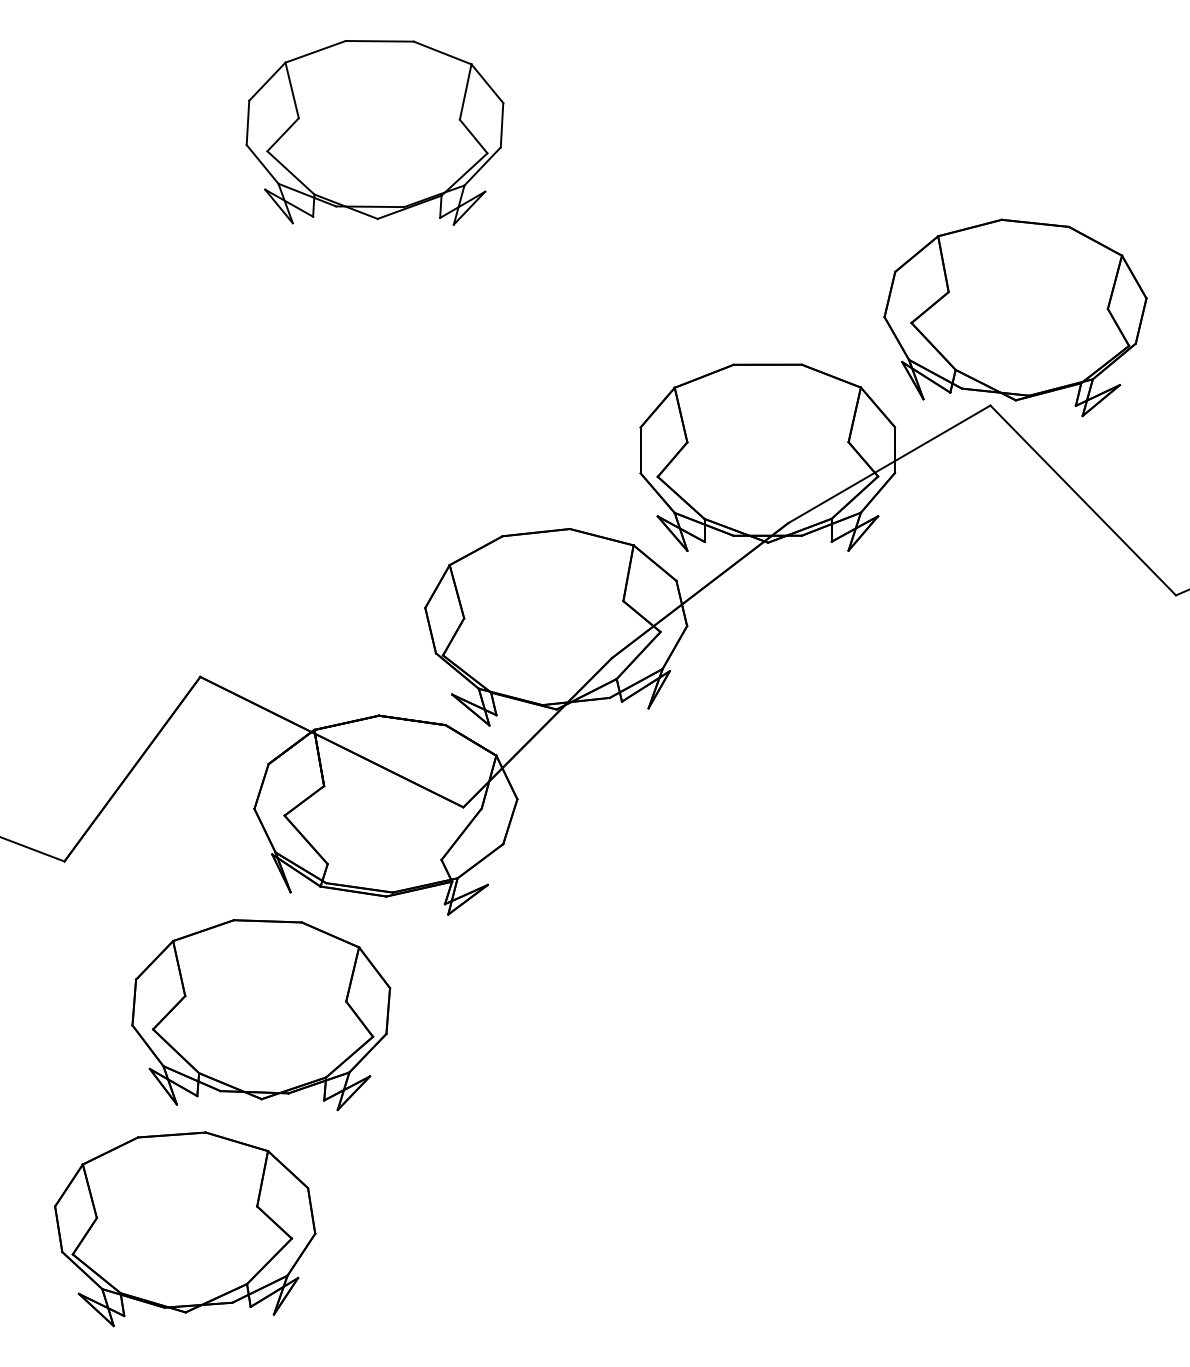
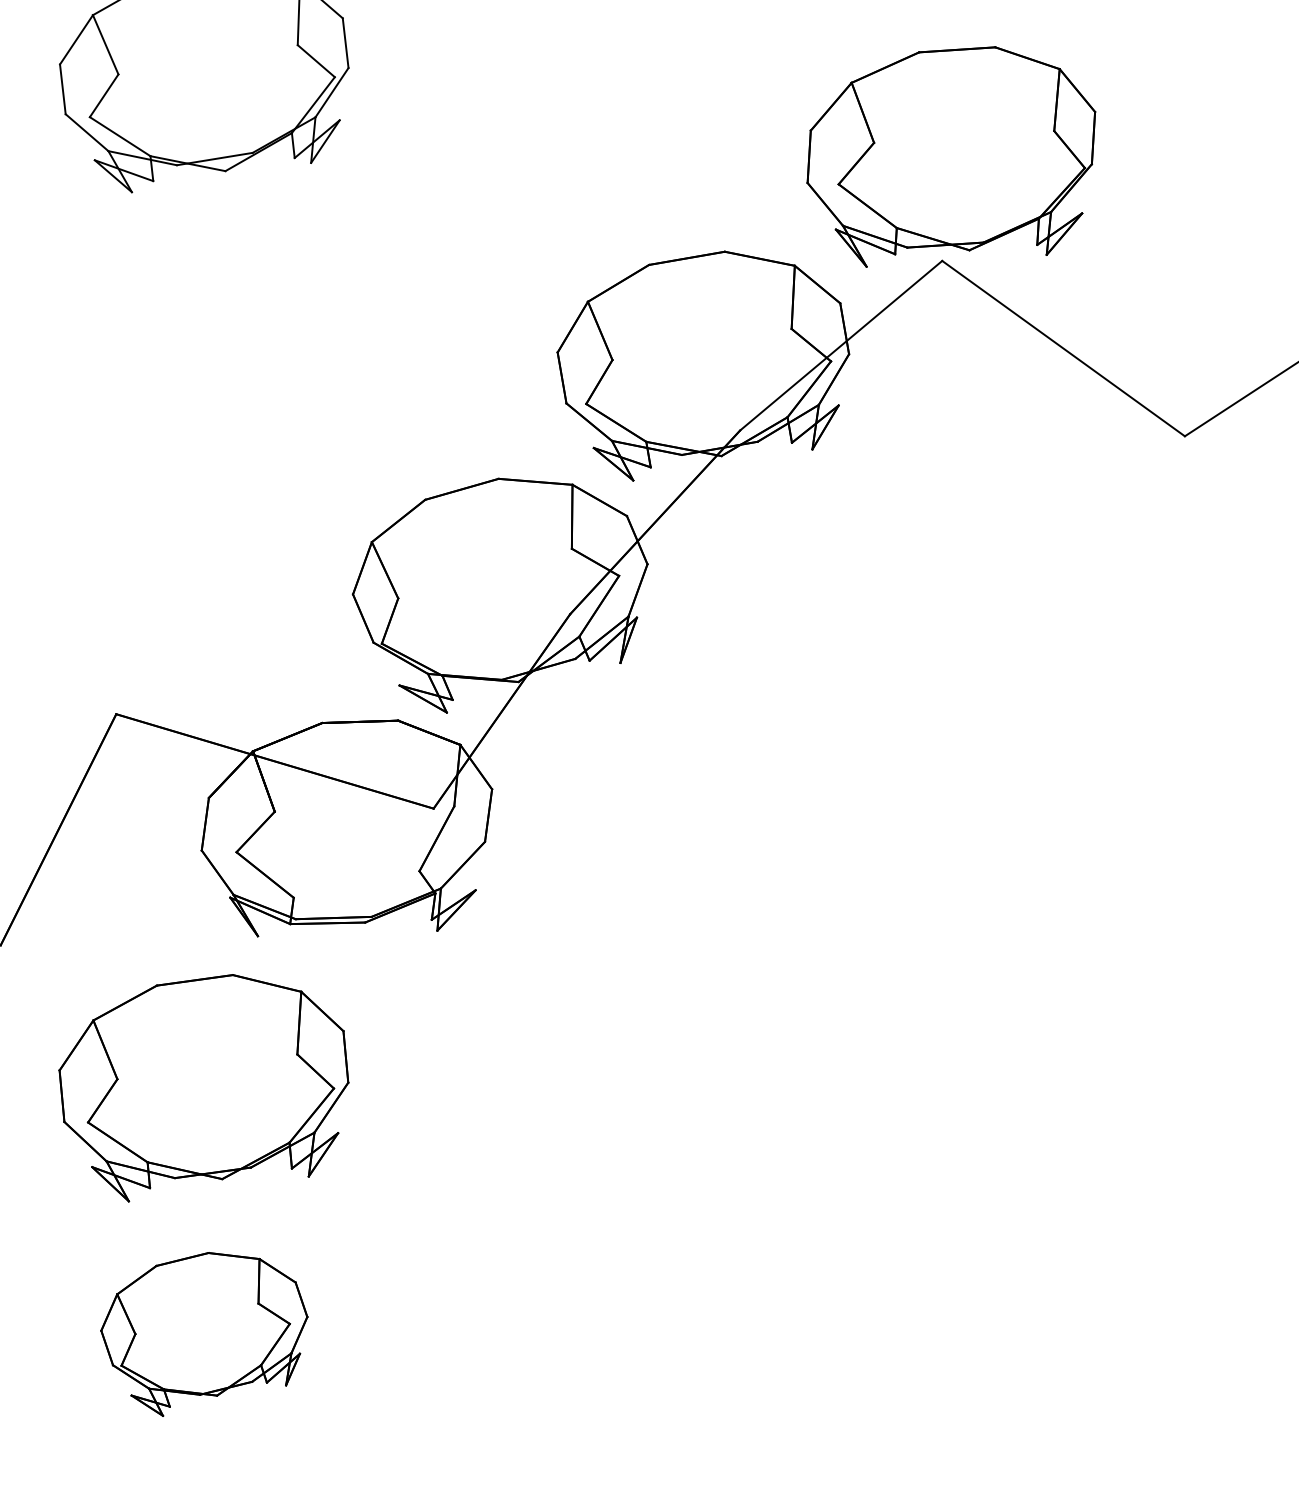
part: (261, 1015) -> (205, 1086), moved
part: (185, 1229) -> (205, 1331), size x0.7

